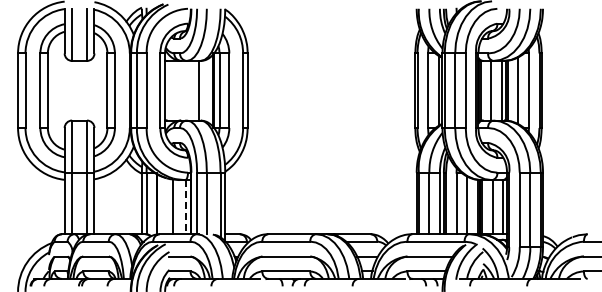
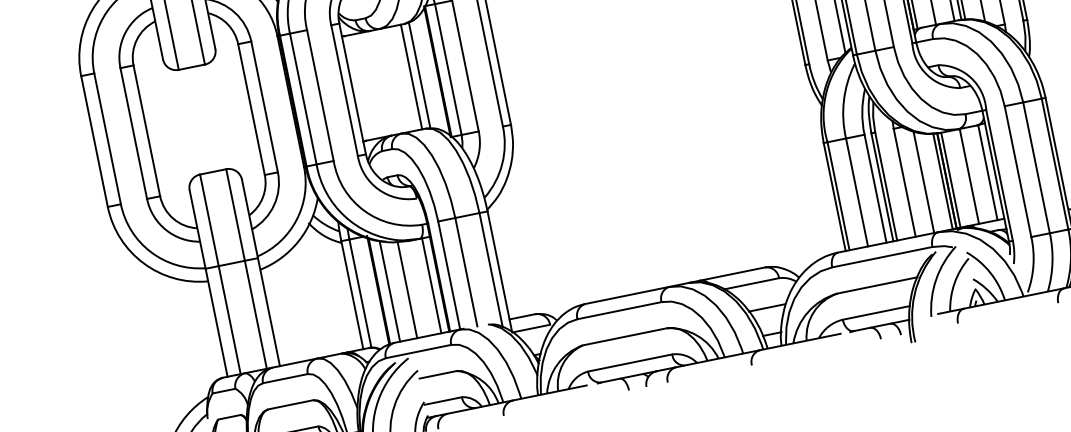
line: (203, 90) -> (420, 74), added
line: (162, 205) -> (389, 291), added
line: (186, 207) -> (431, 286), dashed -> solid

